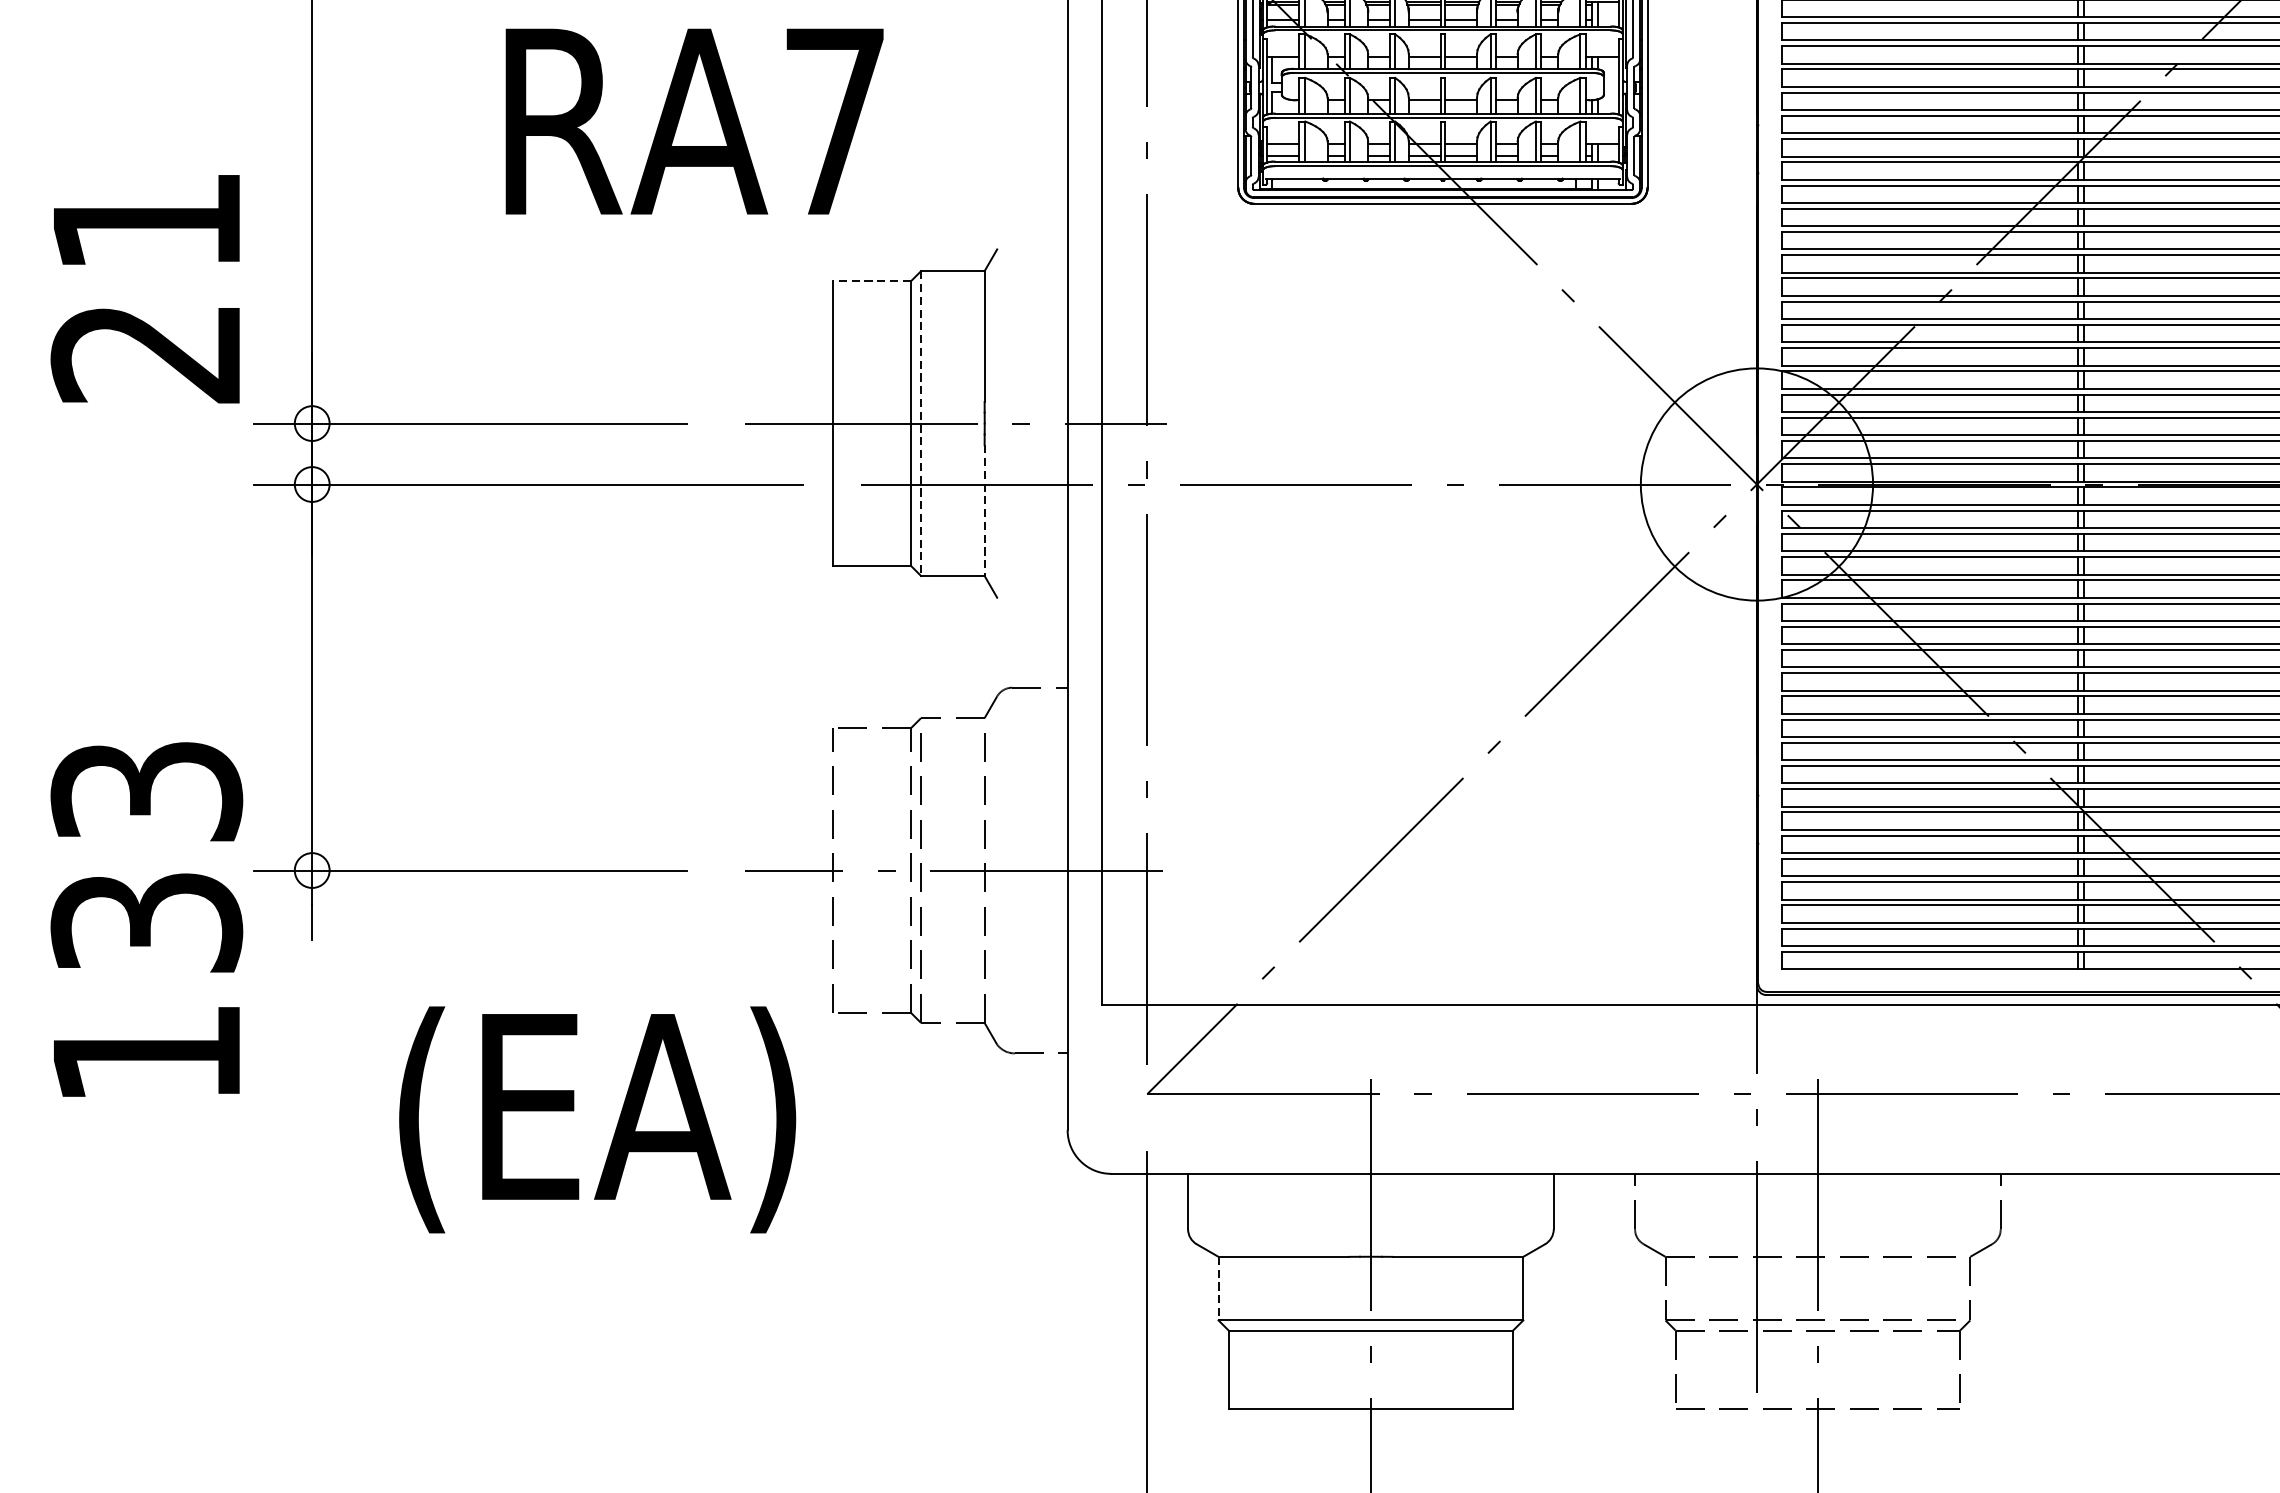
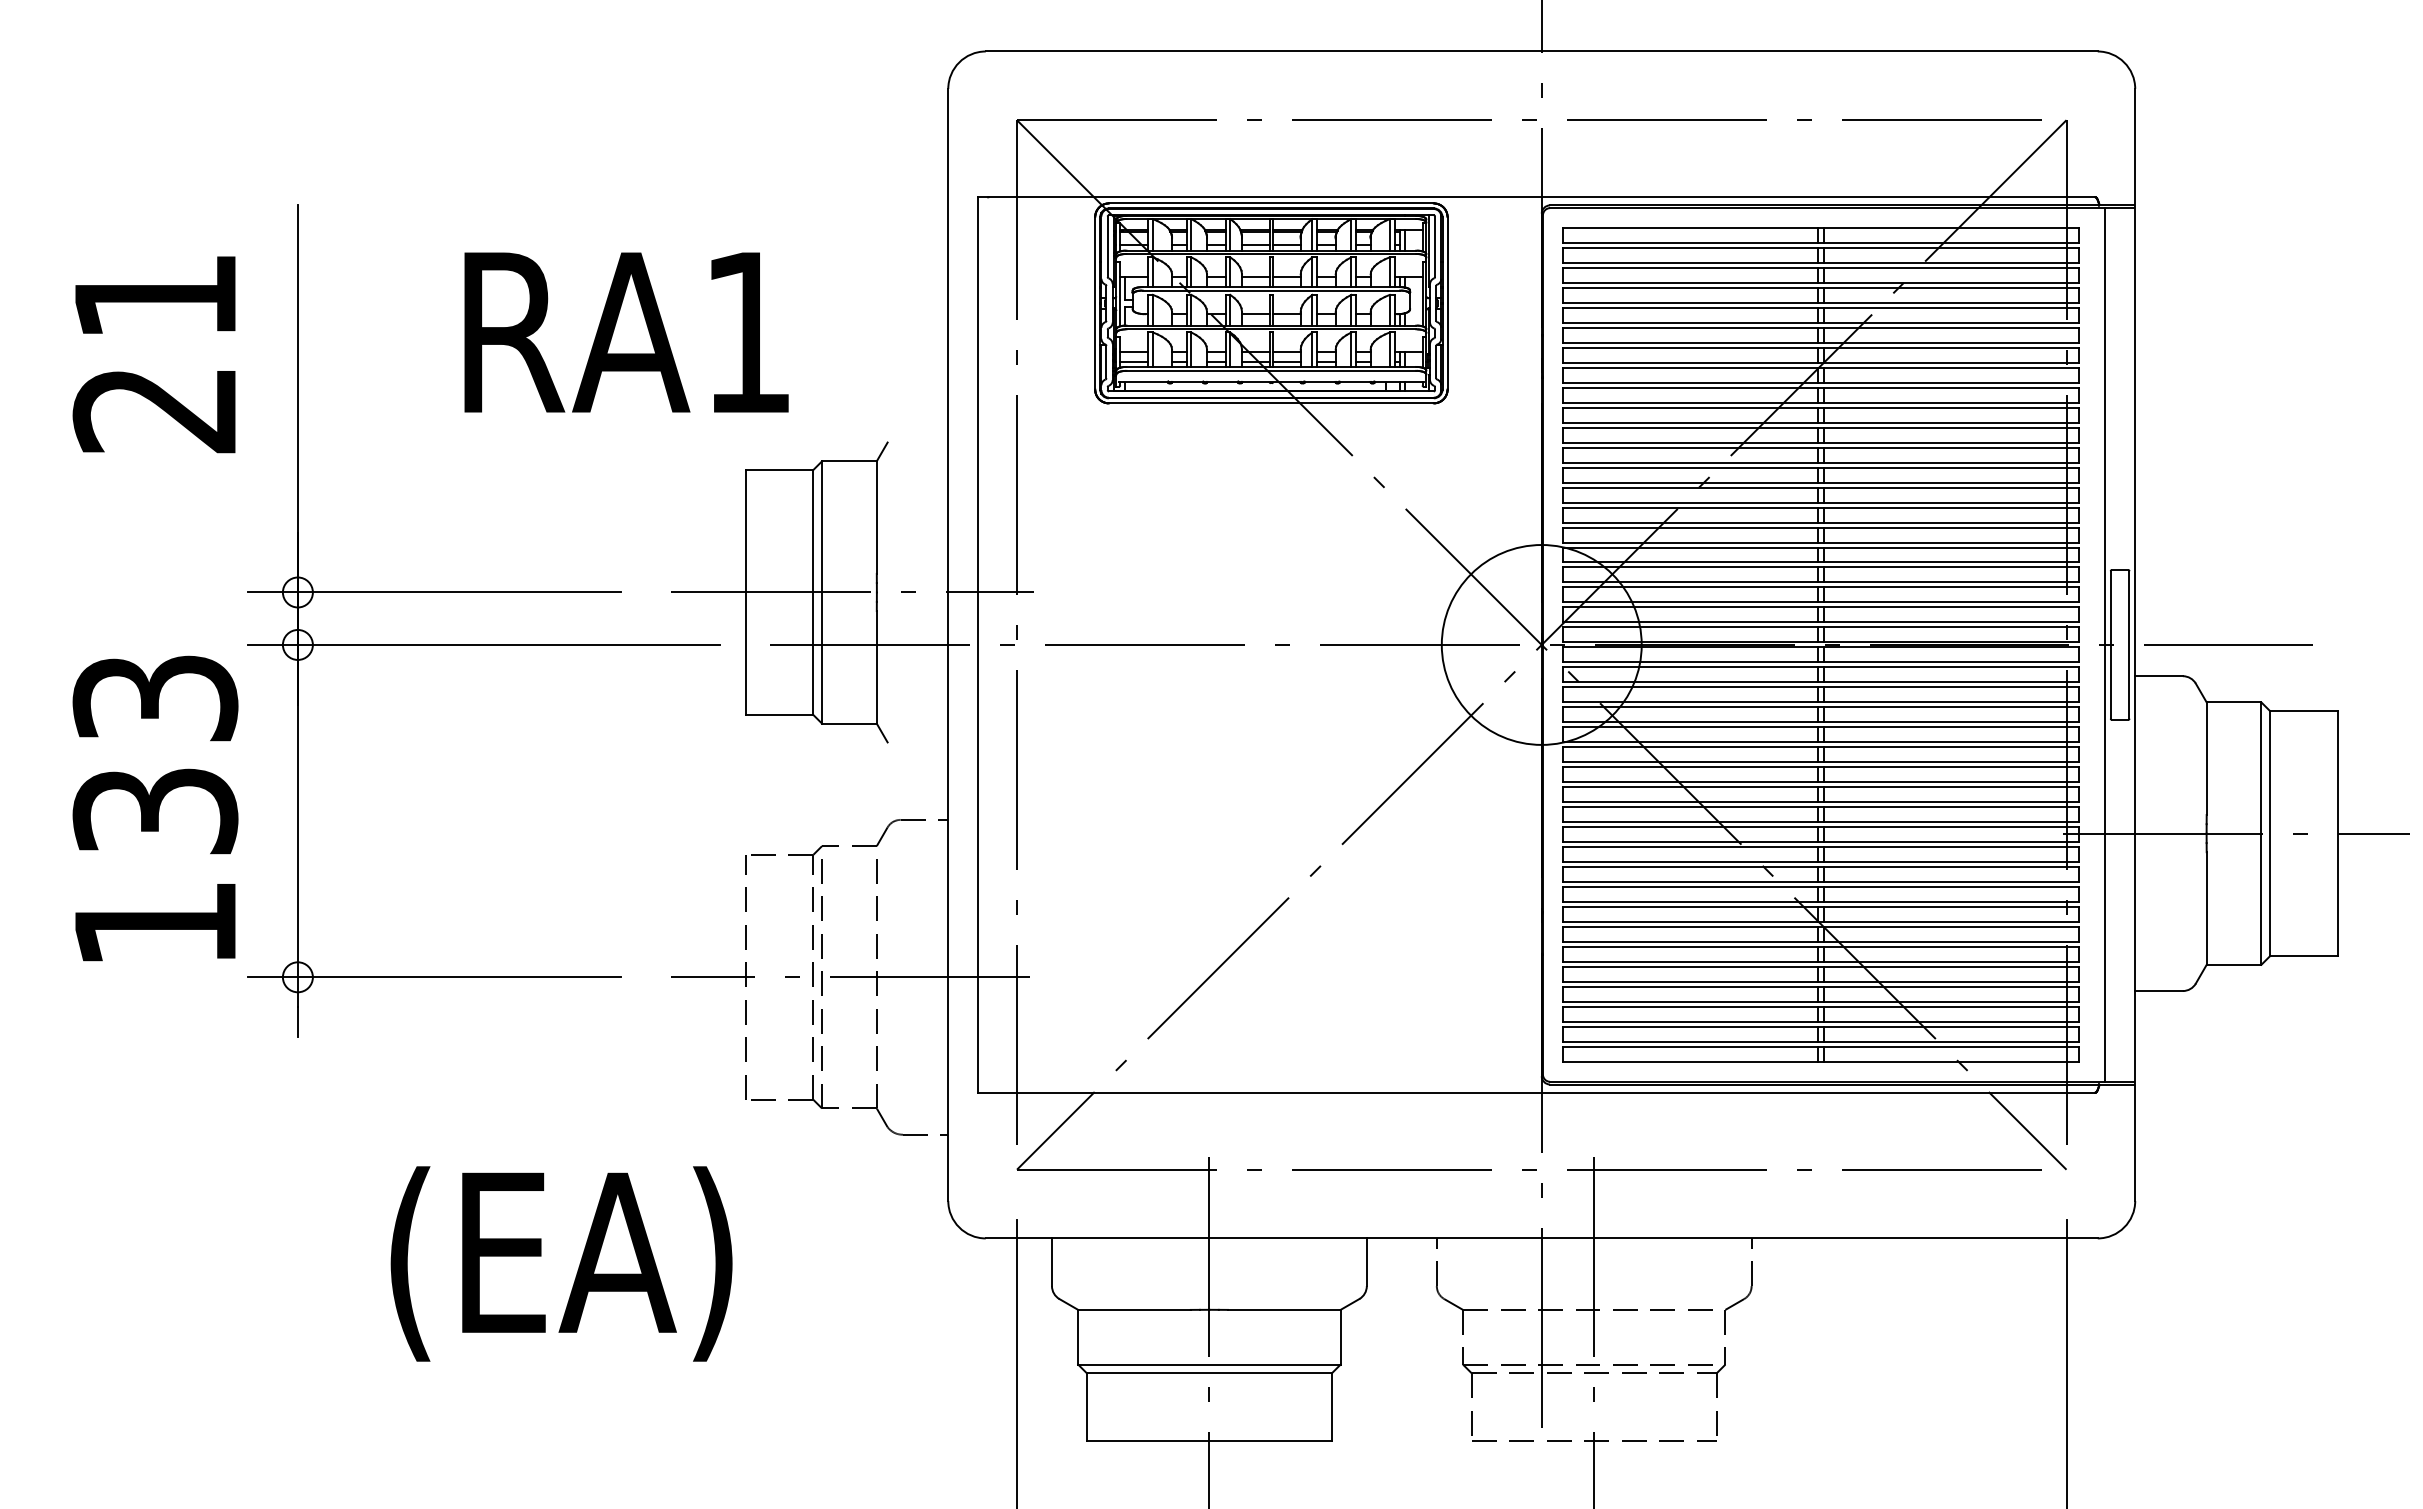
text: (834, 121) -> (747, 332), RA7 -> RA1
line: (871, 281) -> (779, 470), dashed -> solid
text: (144, 288) -> (153, 354), moved
line: (921, 423) -> (822, 592), dashed -> solid
line: (984, 510) -> (876, 667), dashed -> solid
text: (146, 919) -> (155, 808), moved
text: (597, 1119) -> (561, 1263), moved
line: (1218, 1288) -> (1078, 1337), dashed -> solid

